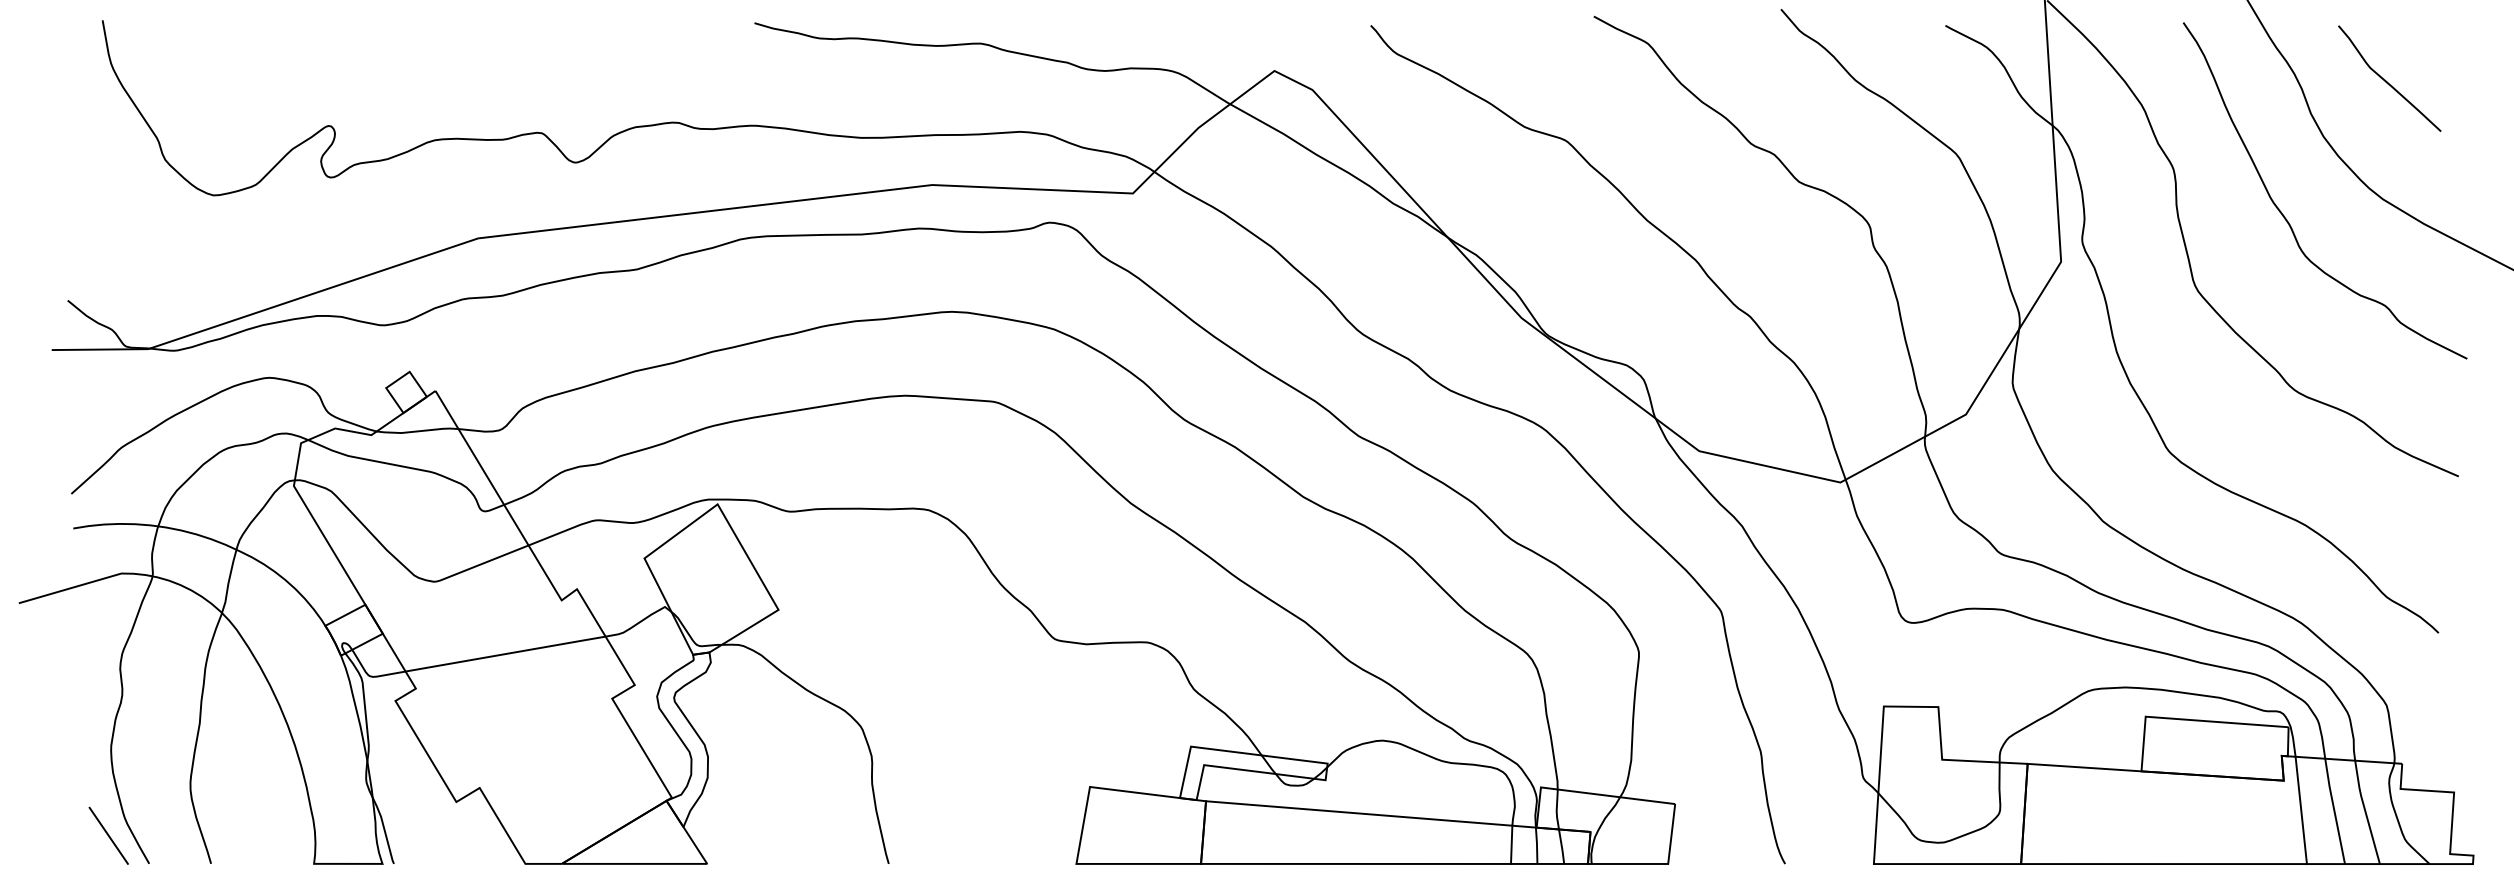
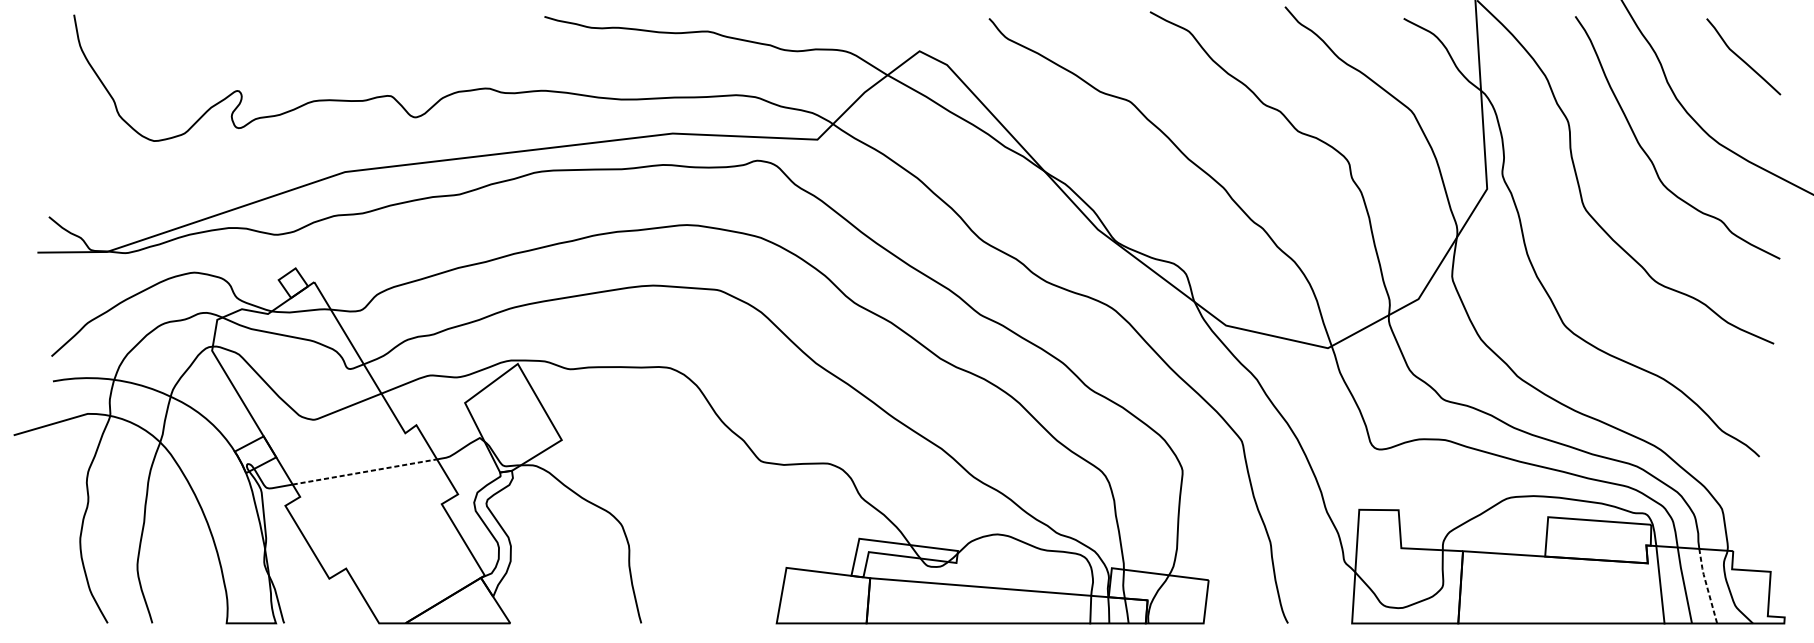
curve: (2386, 80) -> (1741, 58), moved
line: (506, 653) -> (365, 471), solid -> dashed
line: (2365, 811) -> (1706, 585), solid -> dashed
line: (108, 835) -> (78, 602), removed

